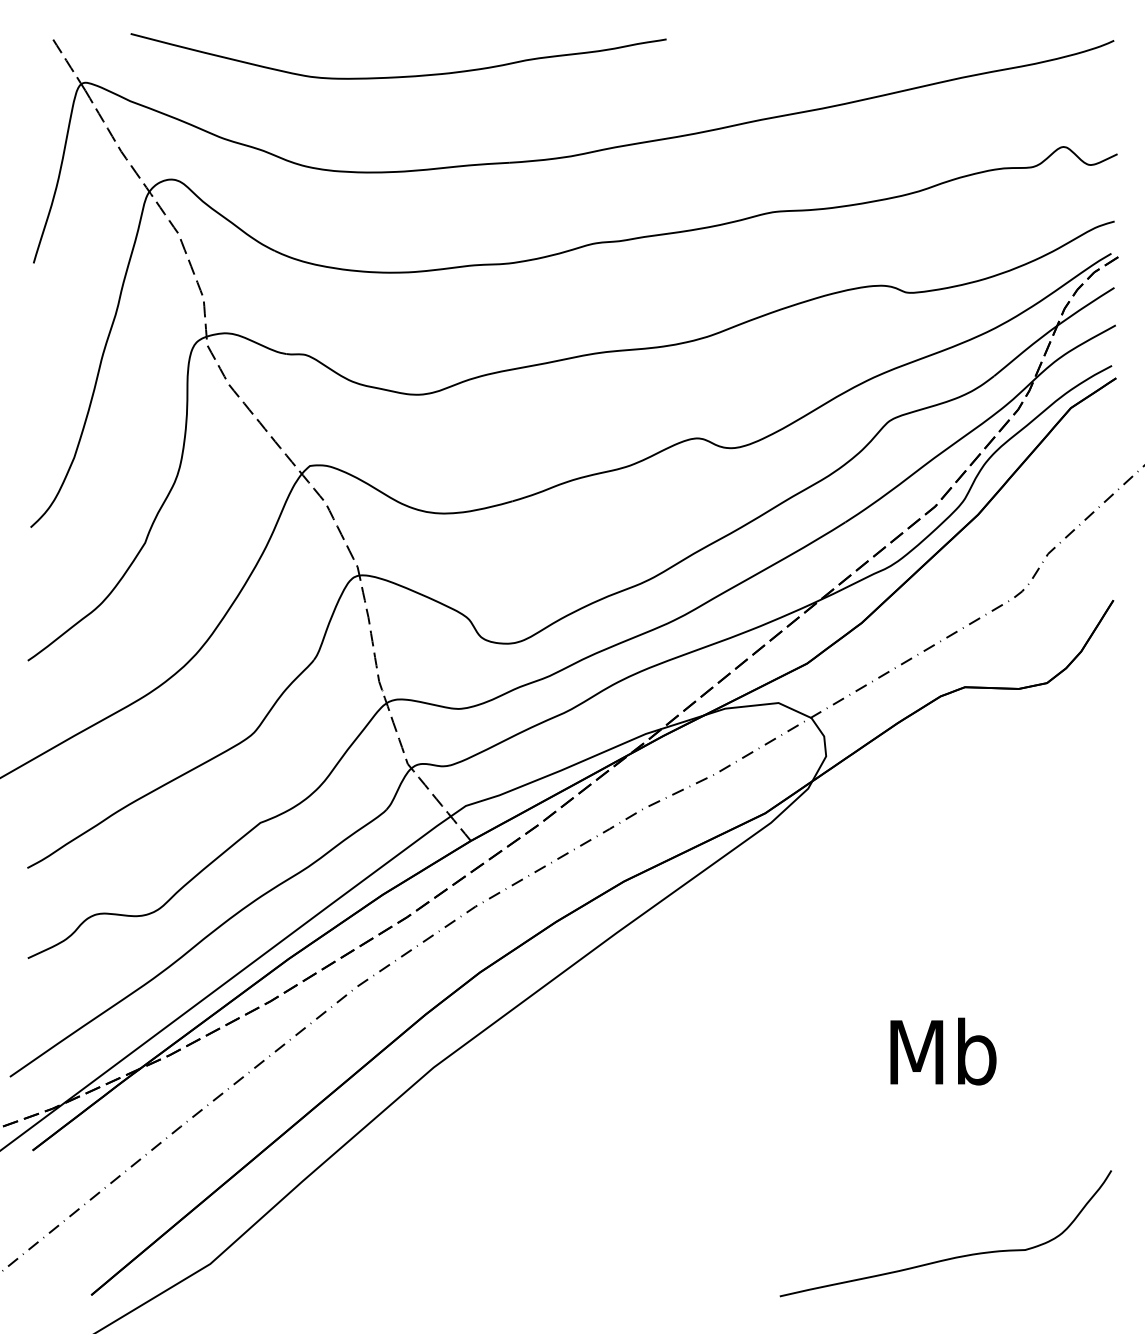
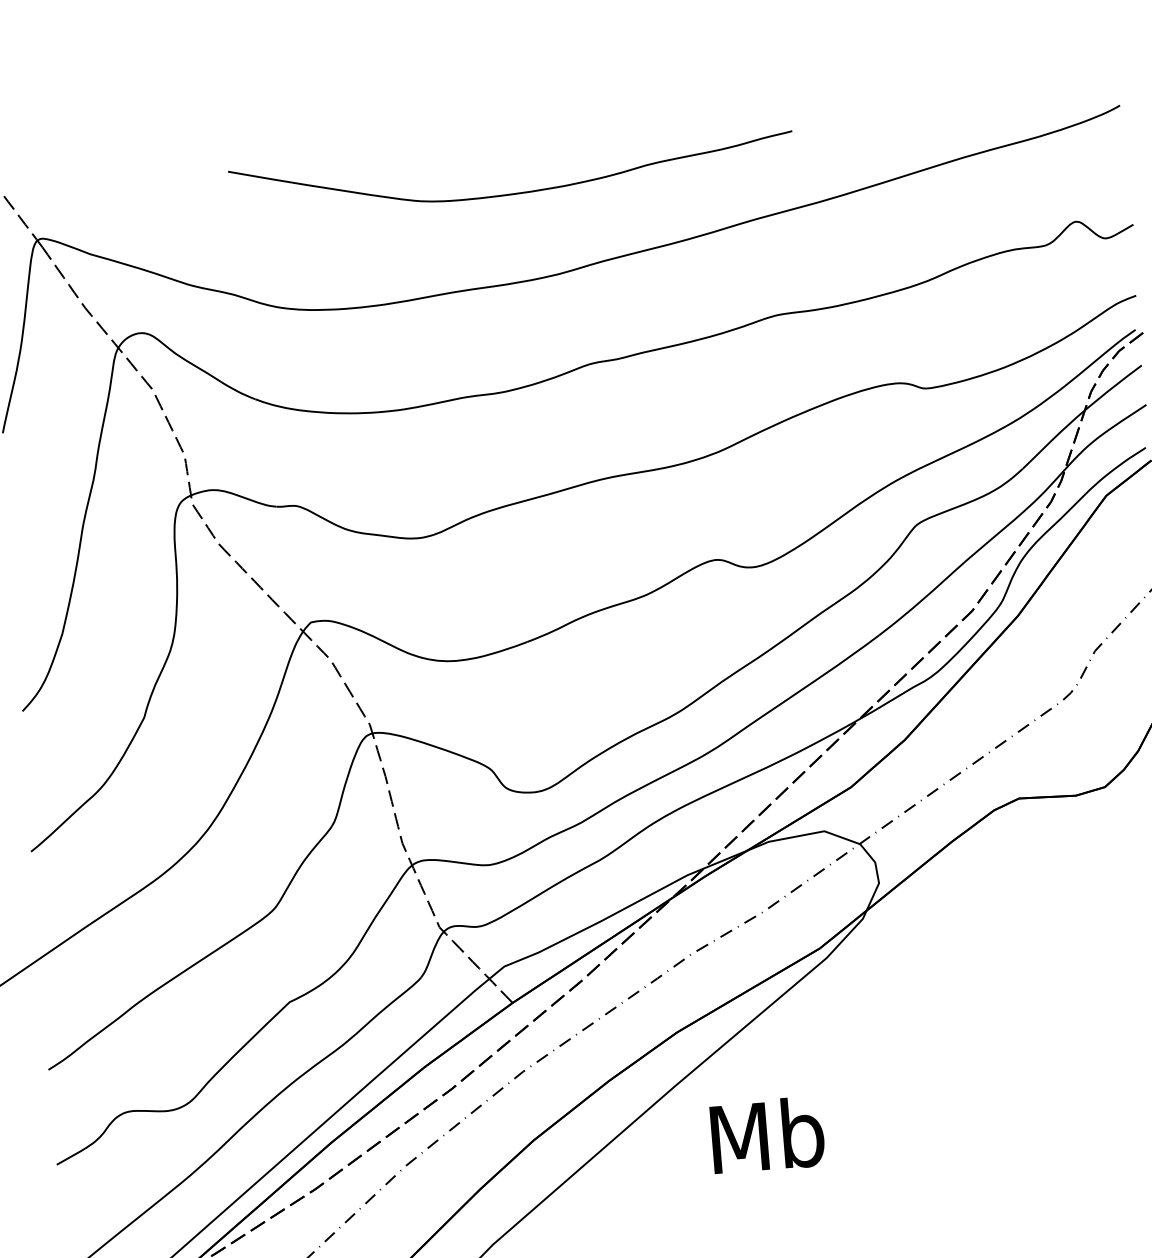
curve: (398, 76) -> (513, 193), moved
text: (943, 1051) -> (767, 1135), moved

